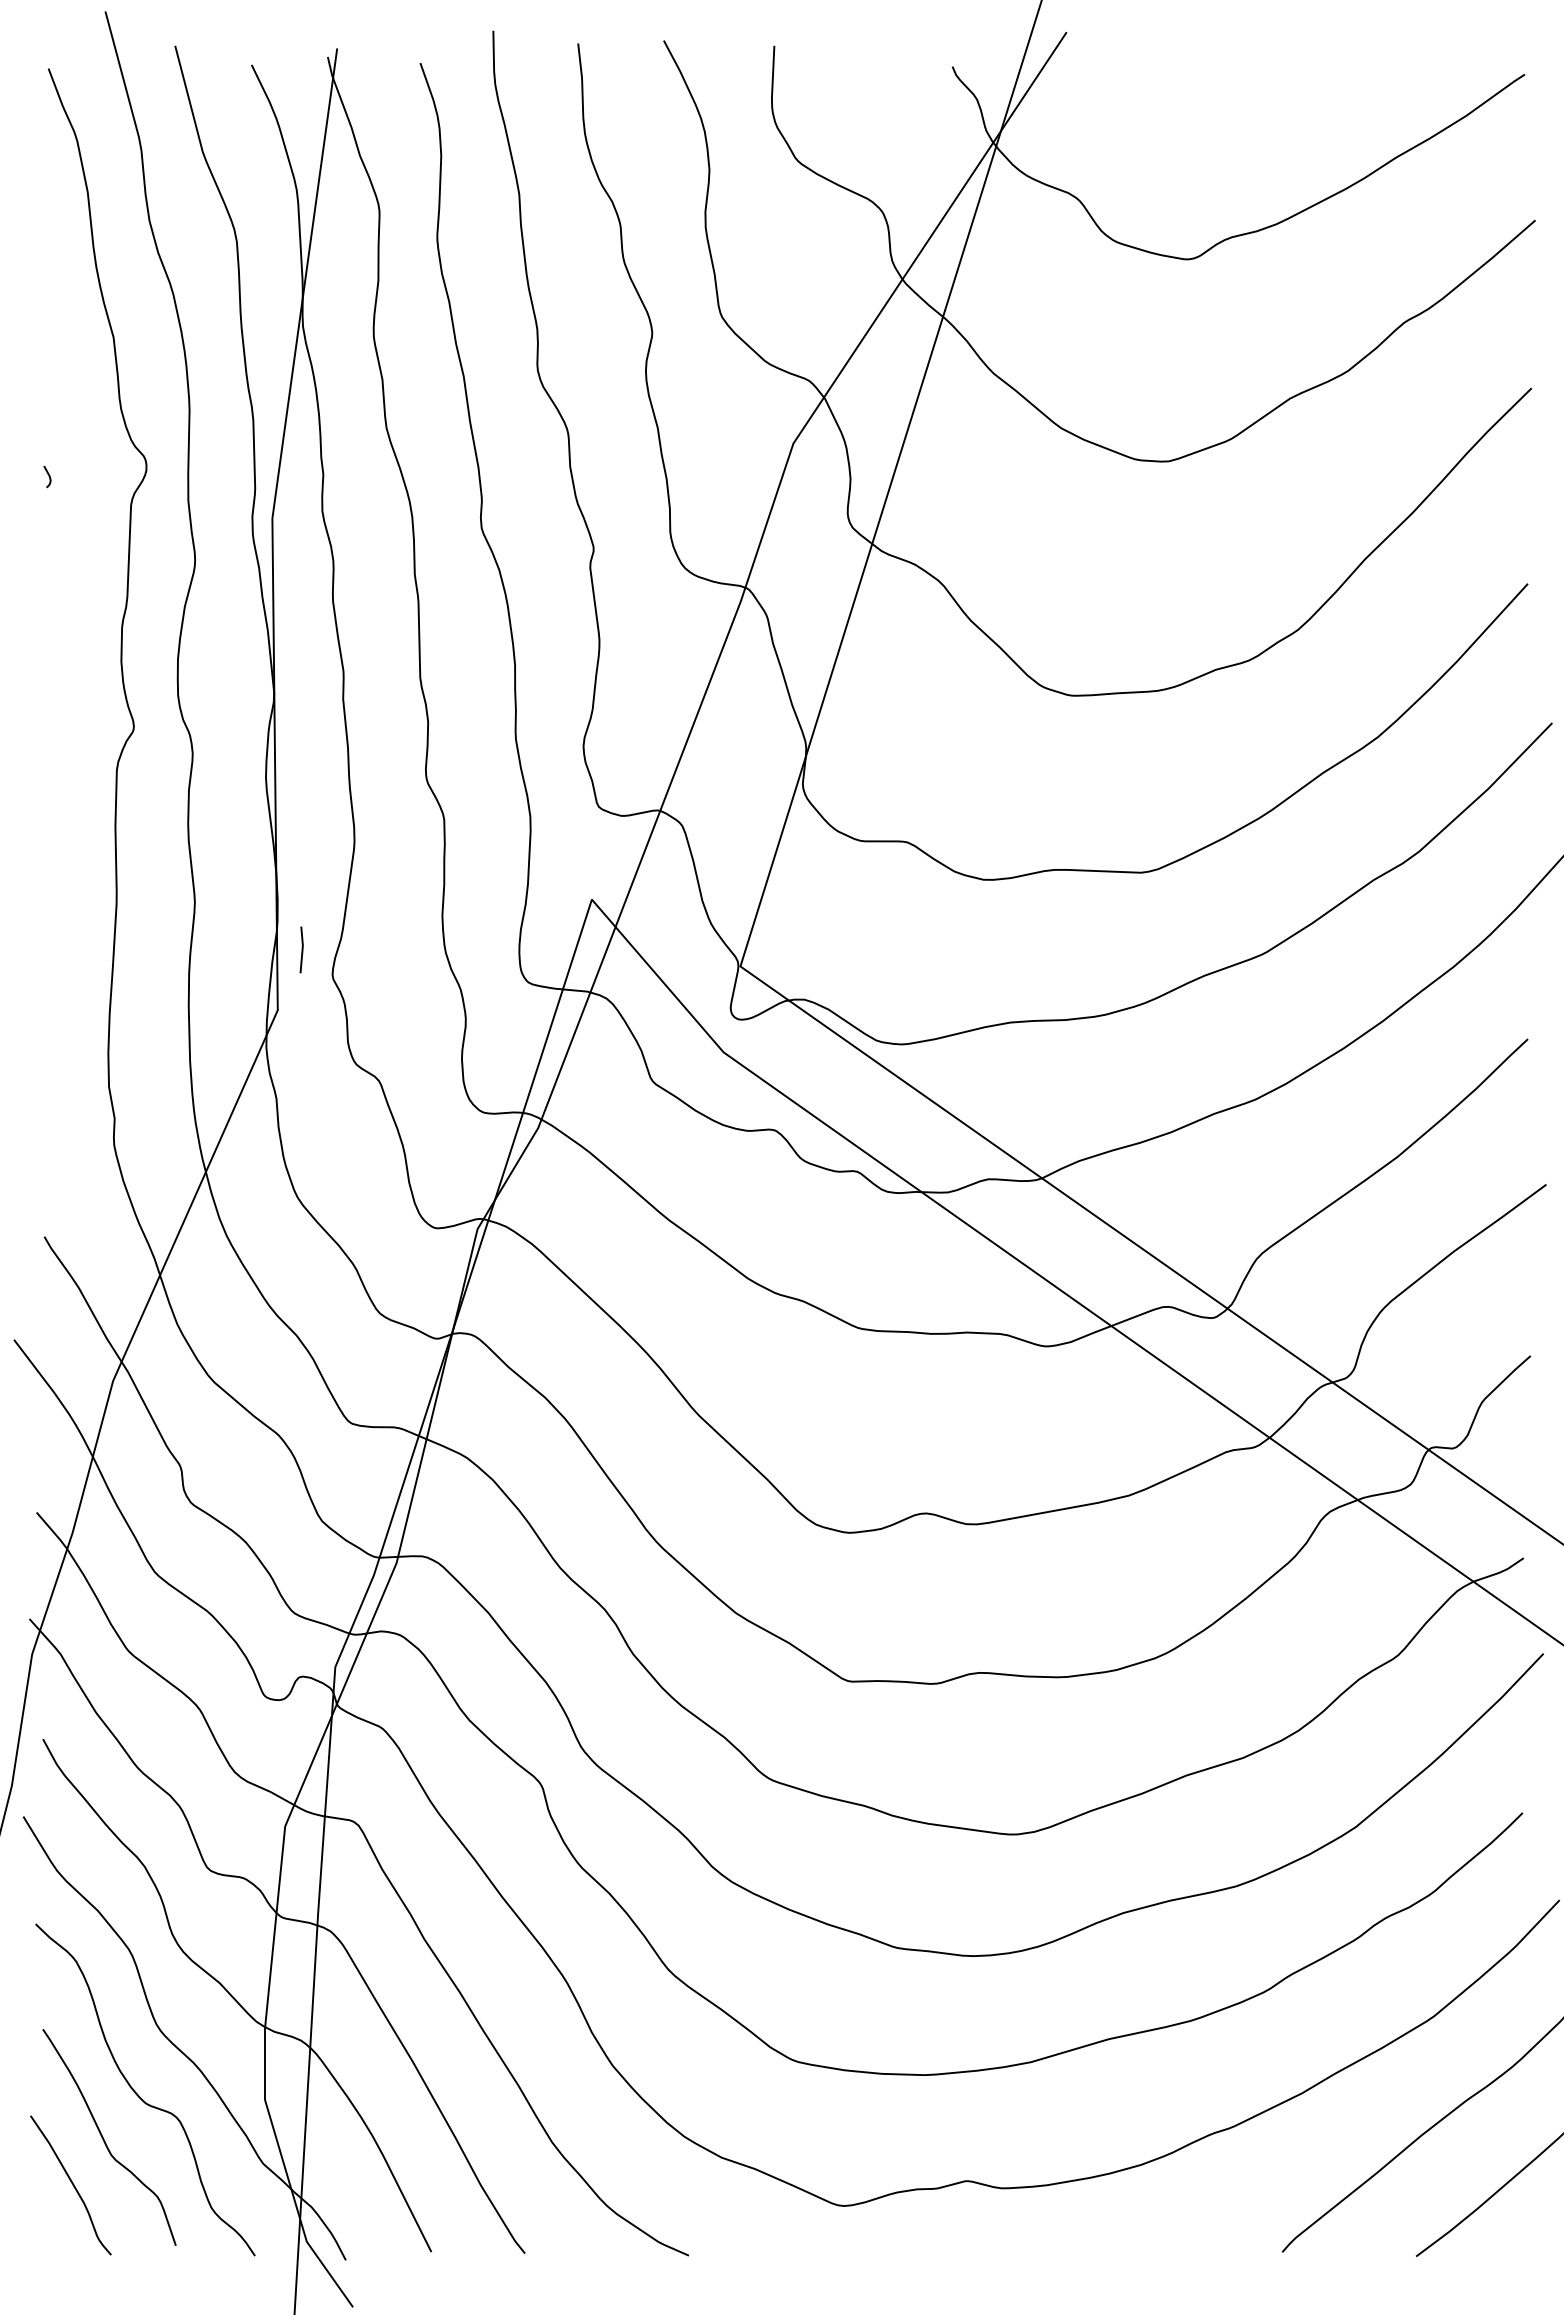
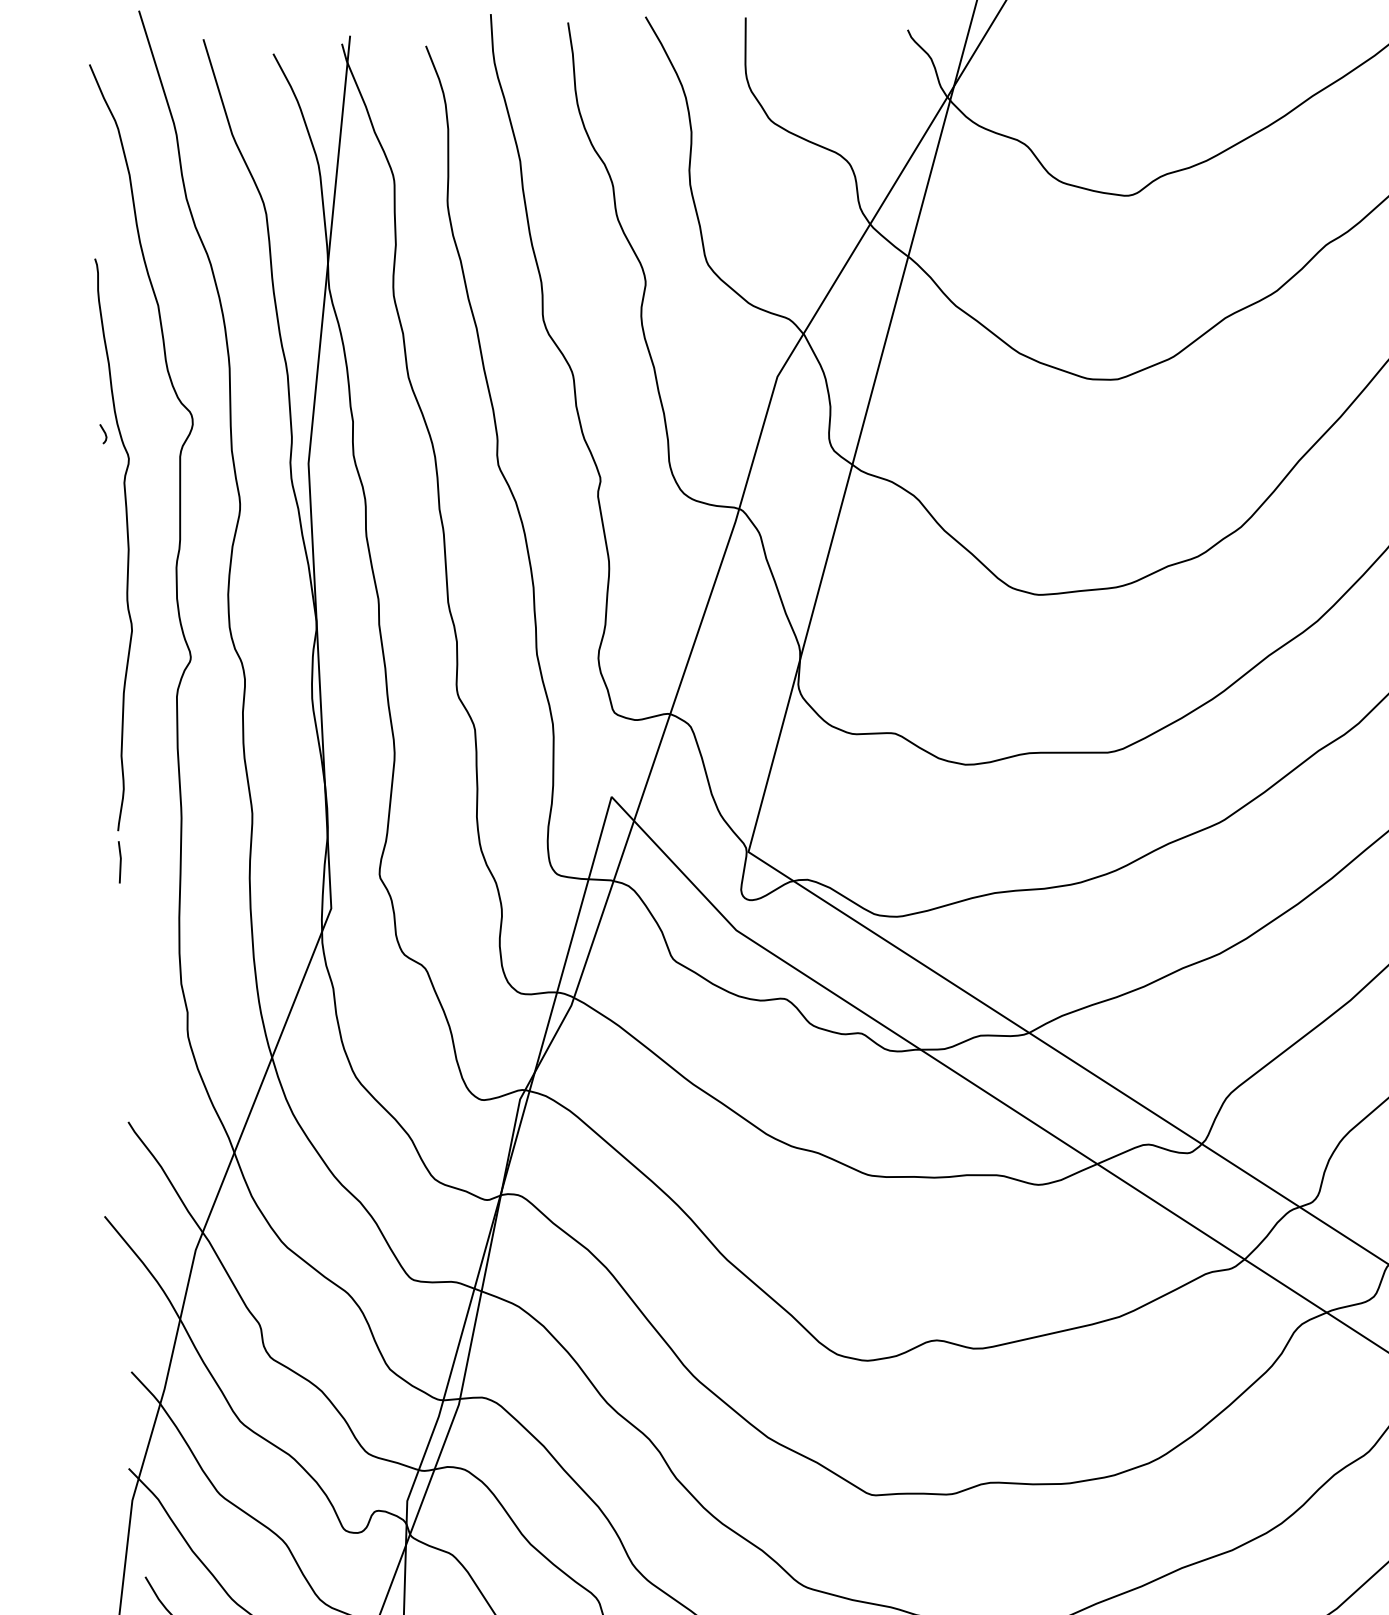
curve: (69, 599) -> (127, 544), added
line: (301, 949) -> (119, 861), moved

